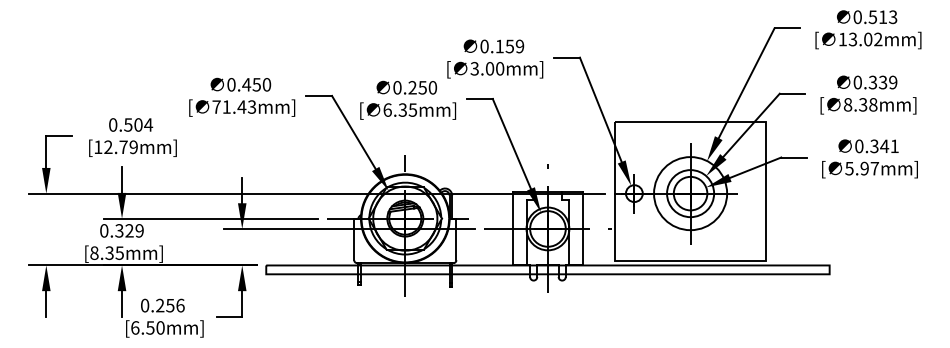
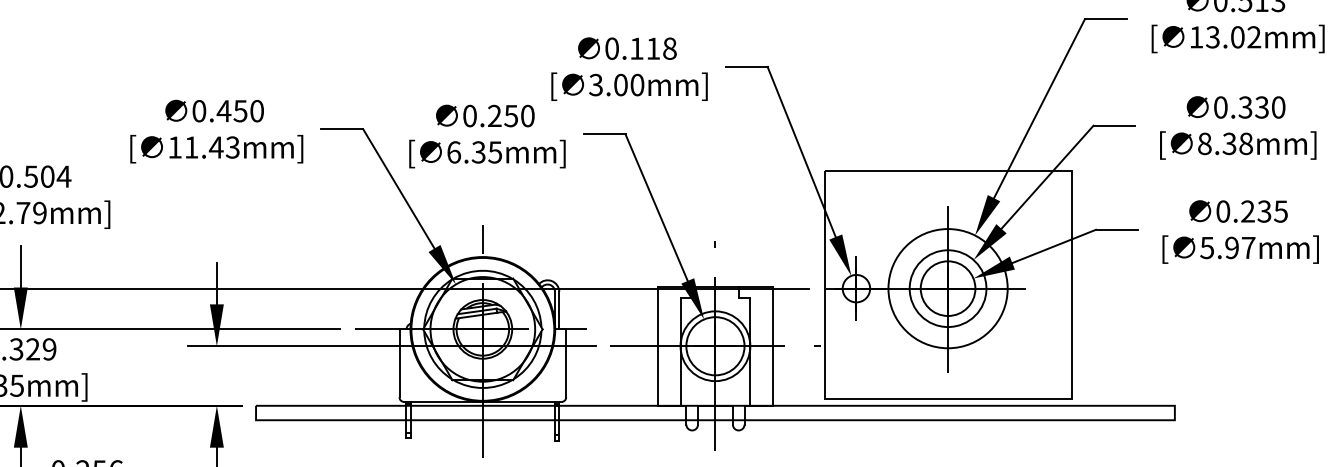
text: (514, 46) -> (660, 48), 0.159 -> 0.118
text: (893, 82) -> (1279, 107), 0.339 -> 0.330
text: (216, 106) -> (174, 146), 71.43mm] -> 11.43mm]
text: (884, 146) -> (1264, 211), 0.341 -> 0.235

